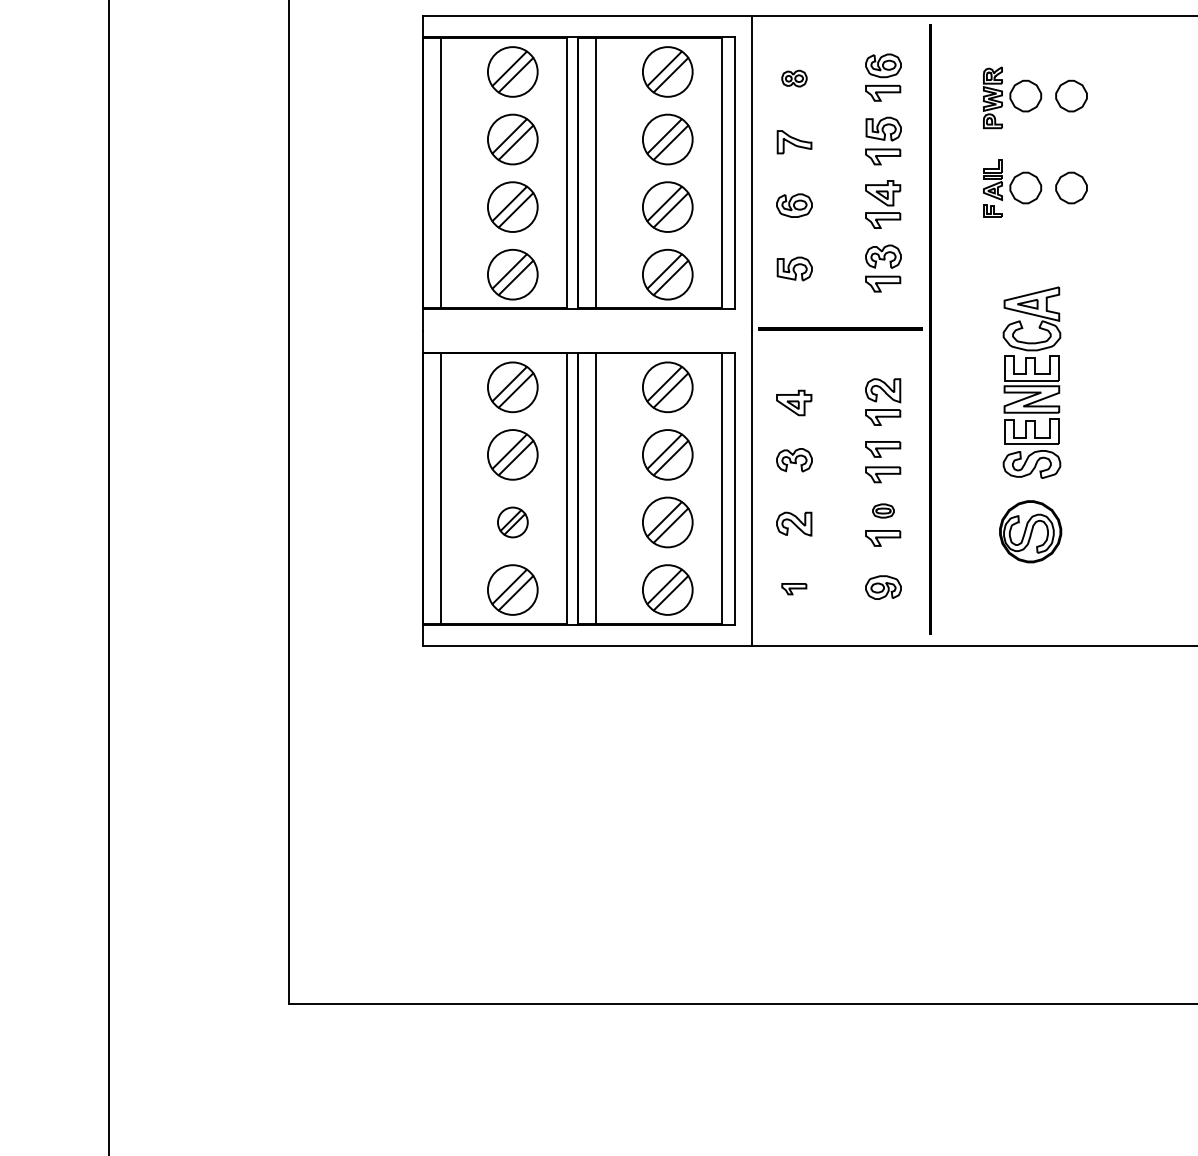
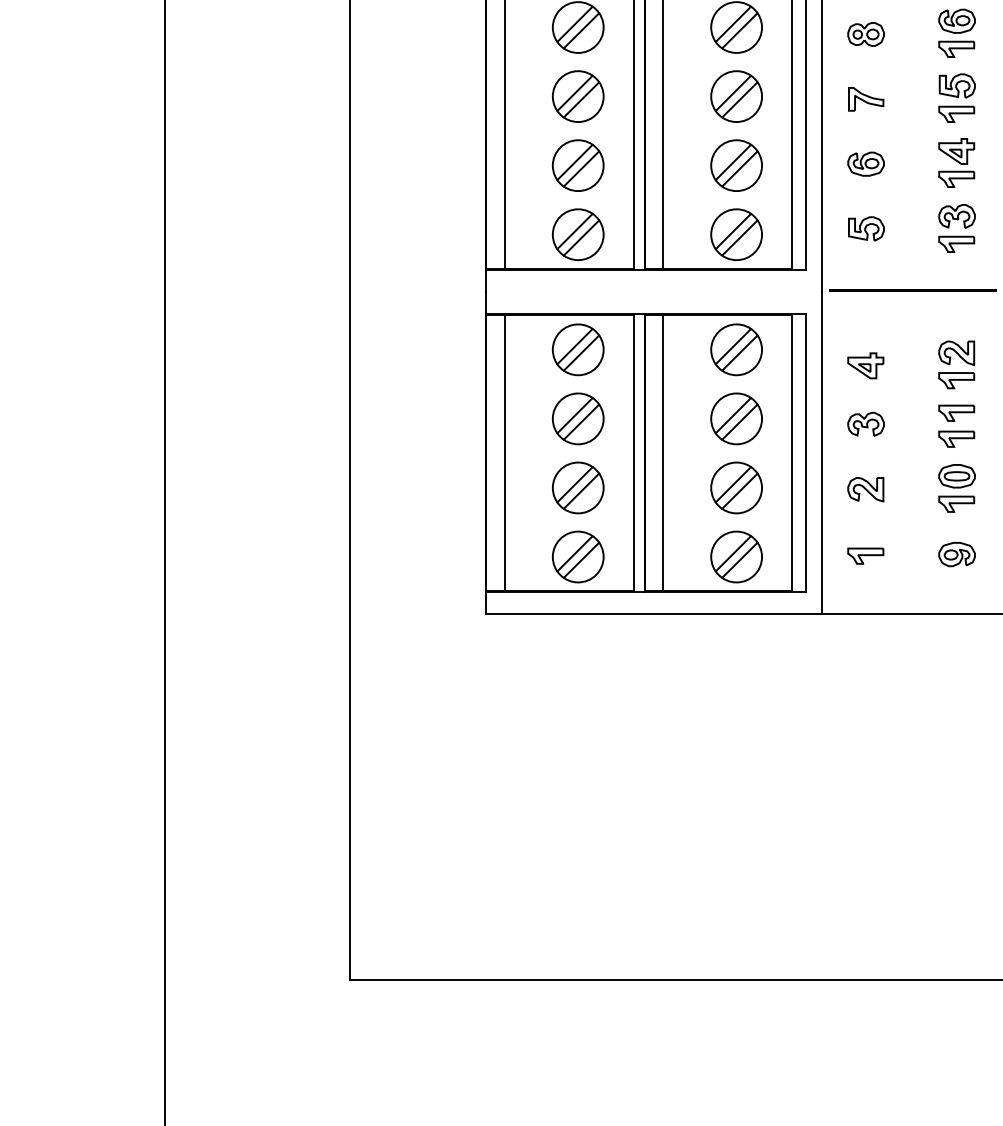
part: (794, 78) -> (866, 34), size x1.43
part: (883, 510) -> (957, 475), size x1.67
part: (512, 522) -> (577, 487), size x1.67
part: (794, 588) -> (866, 555), size x1.43

